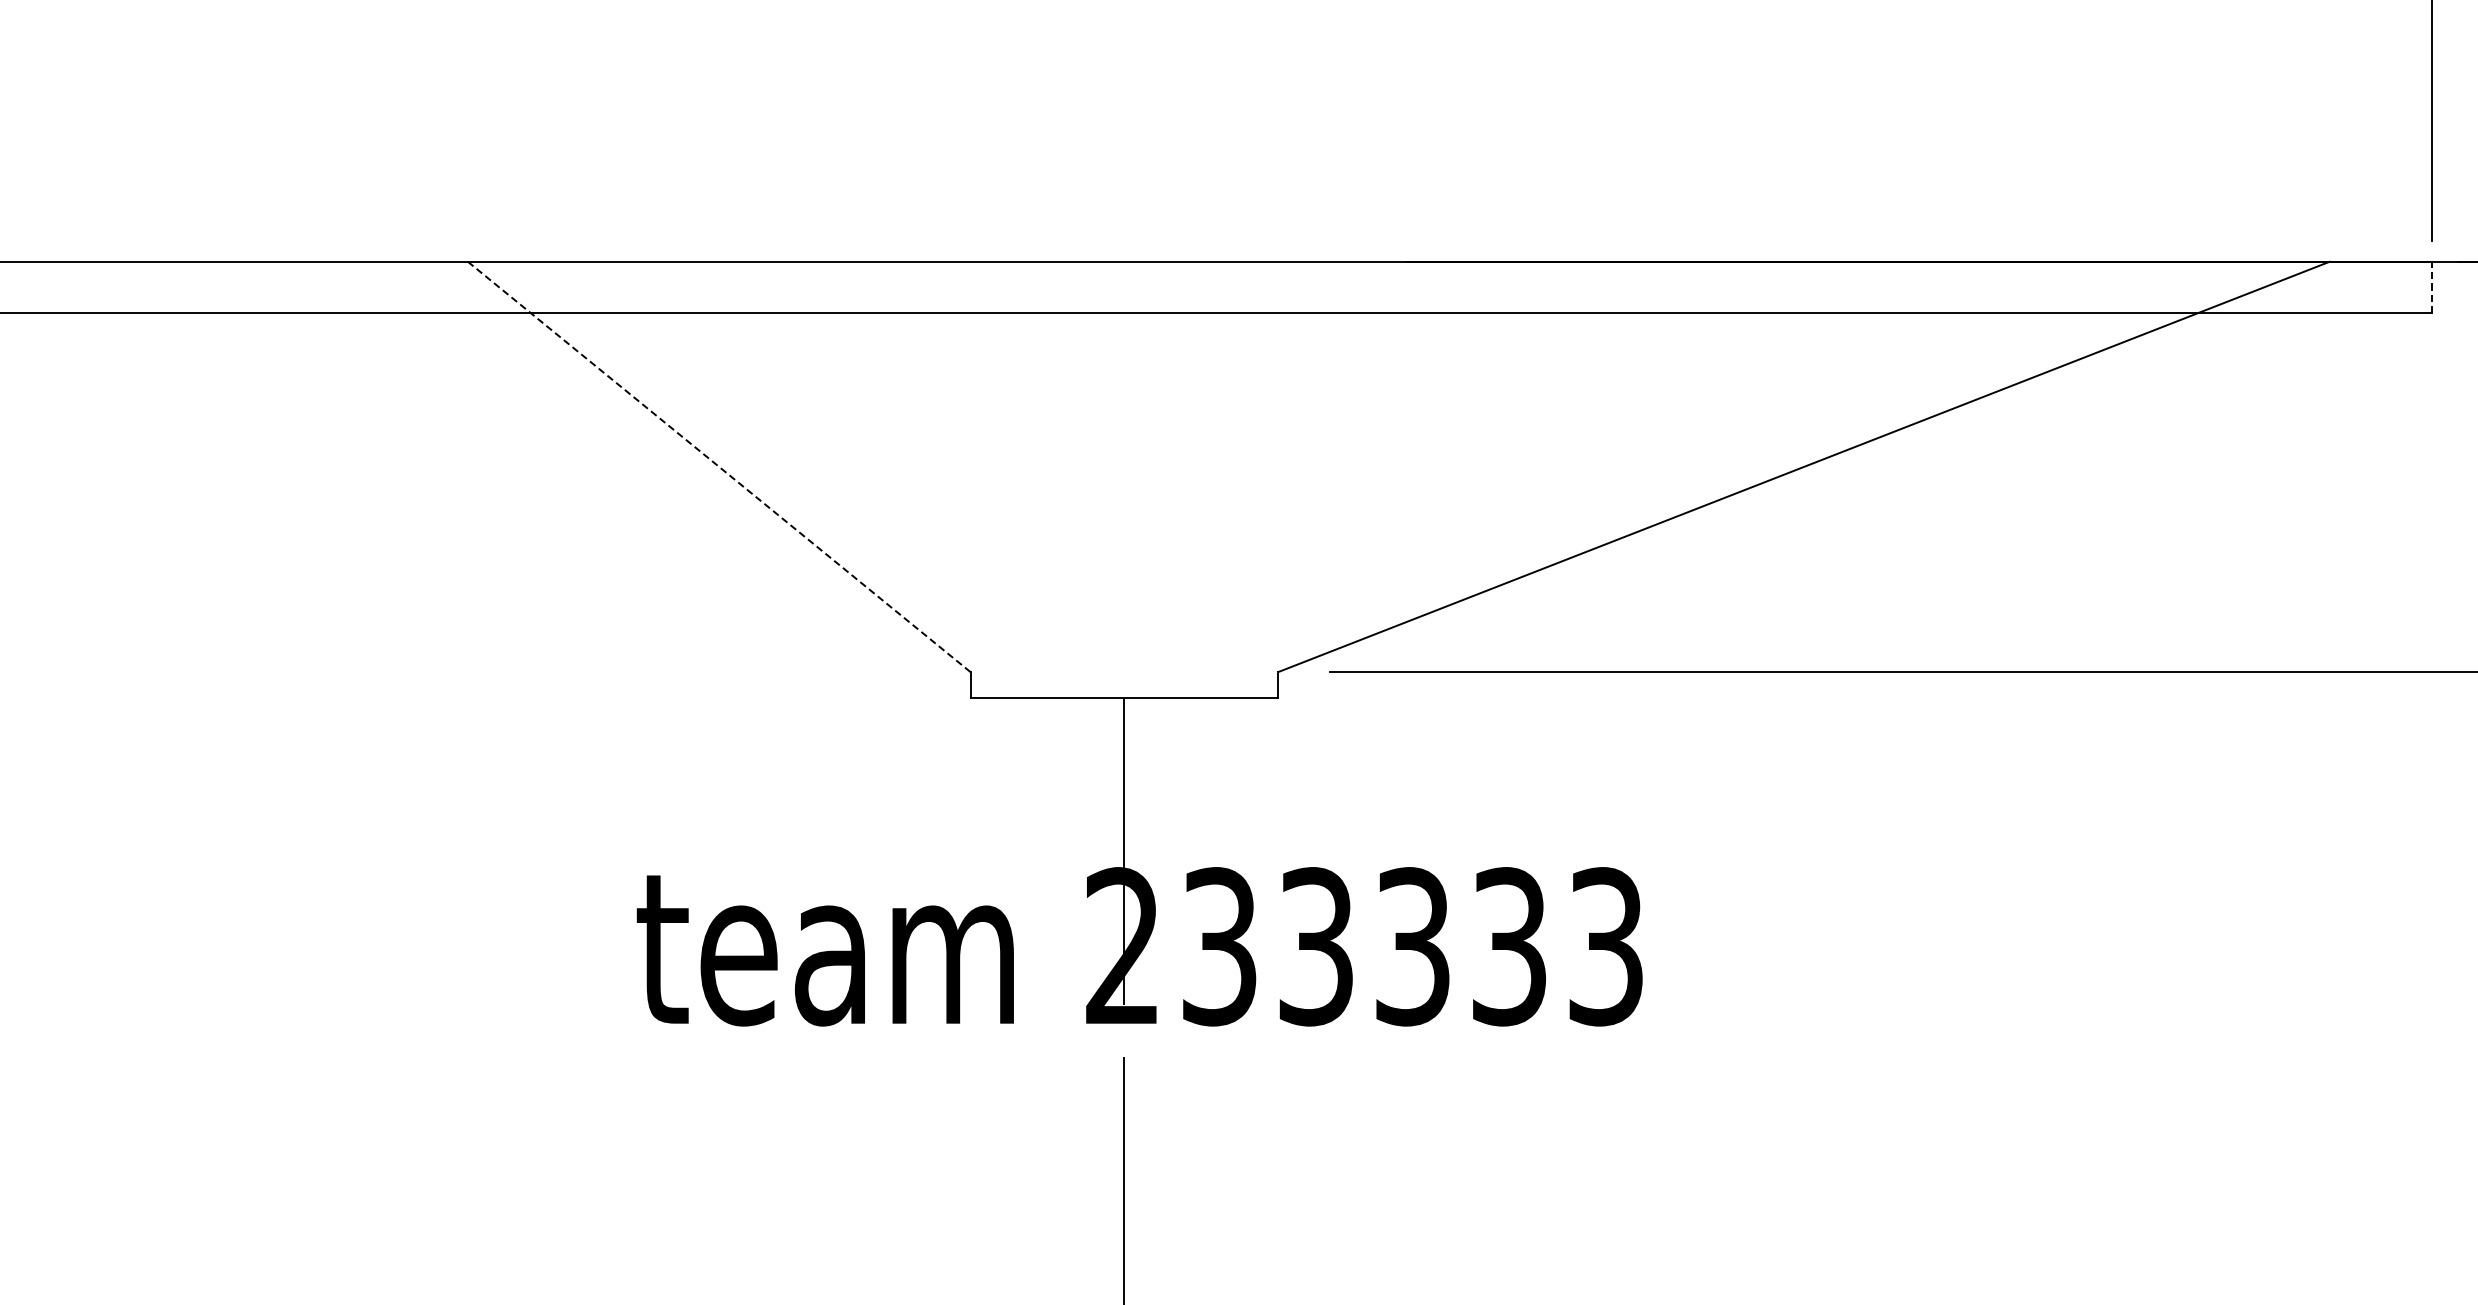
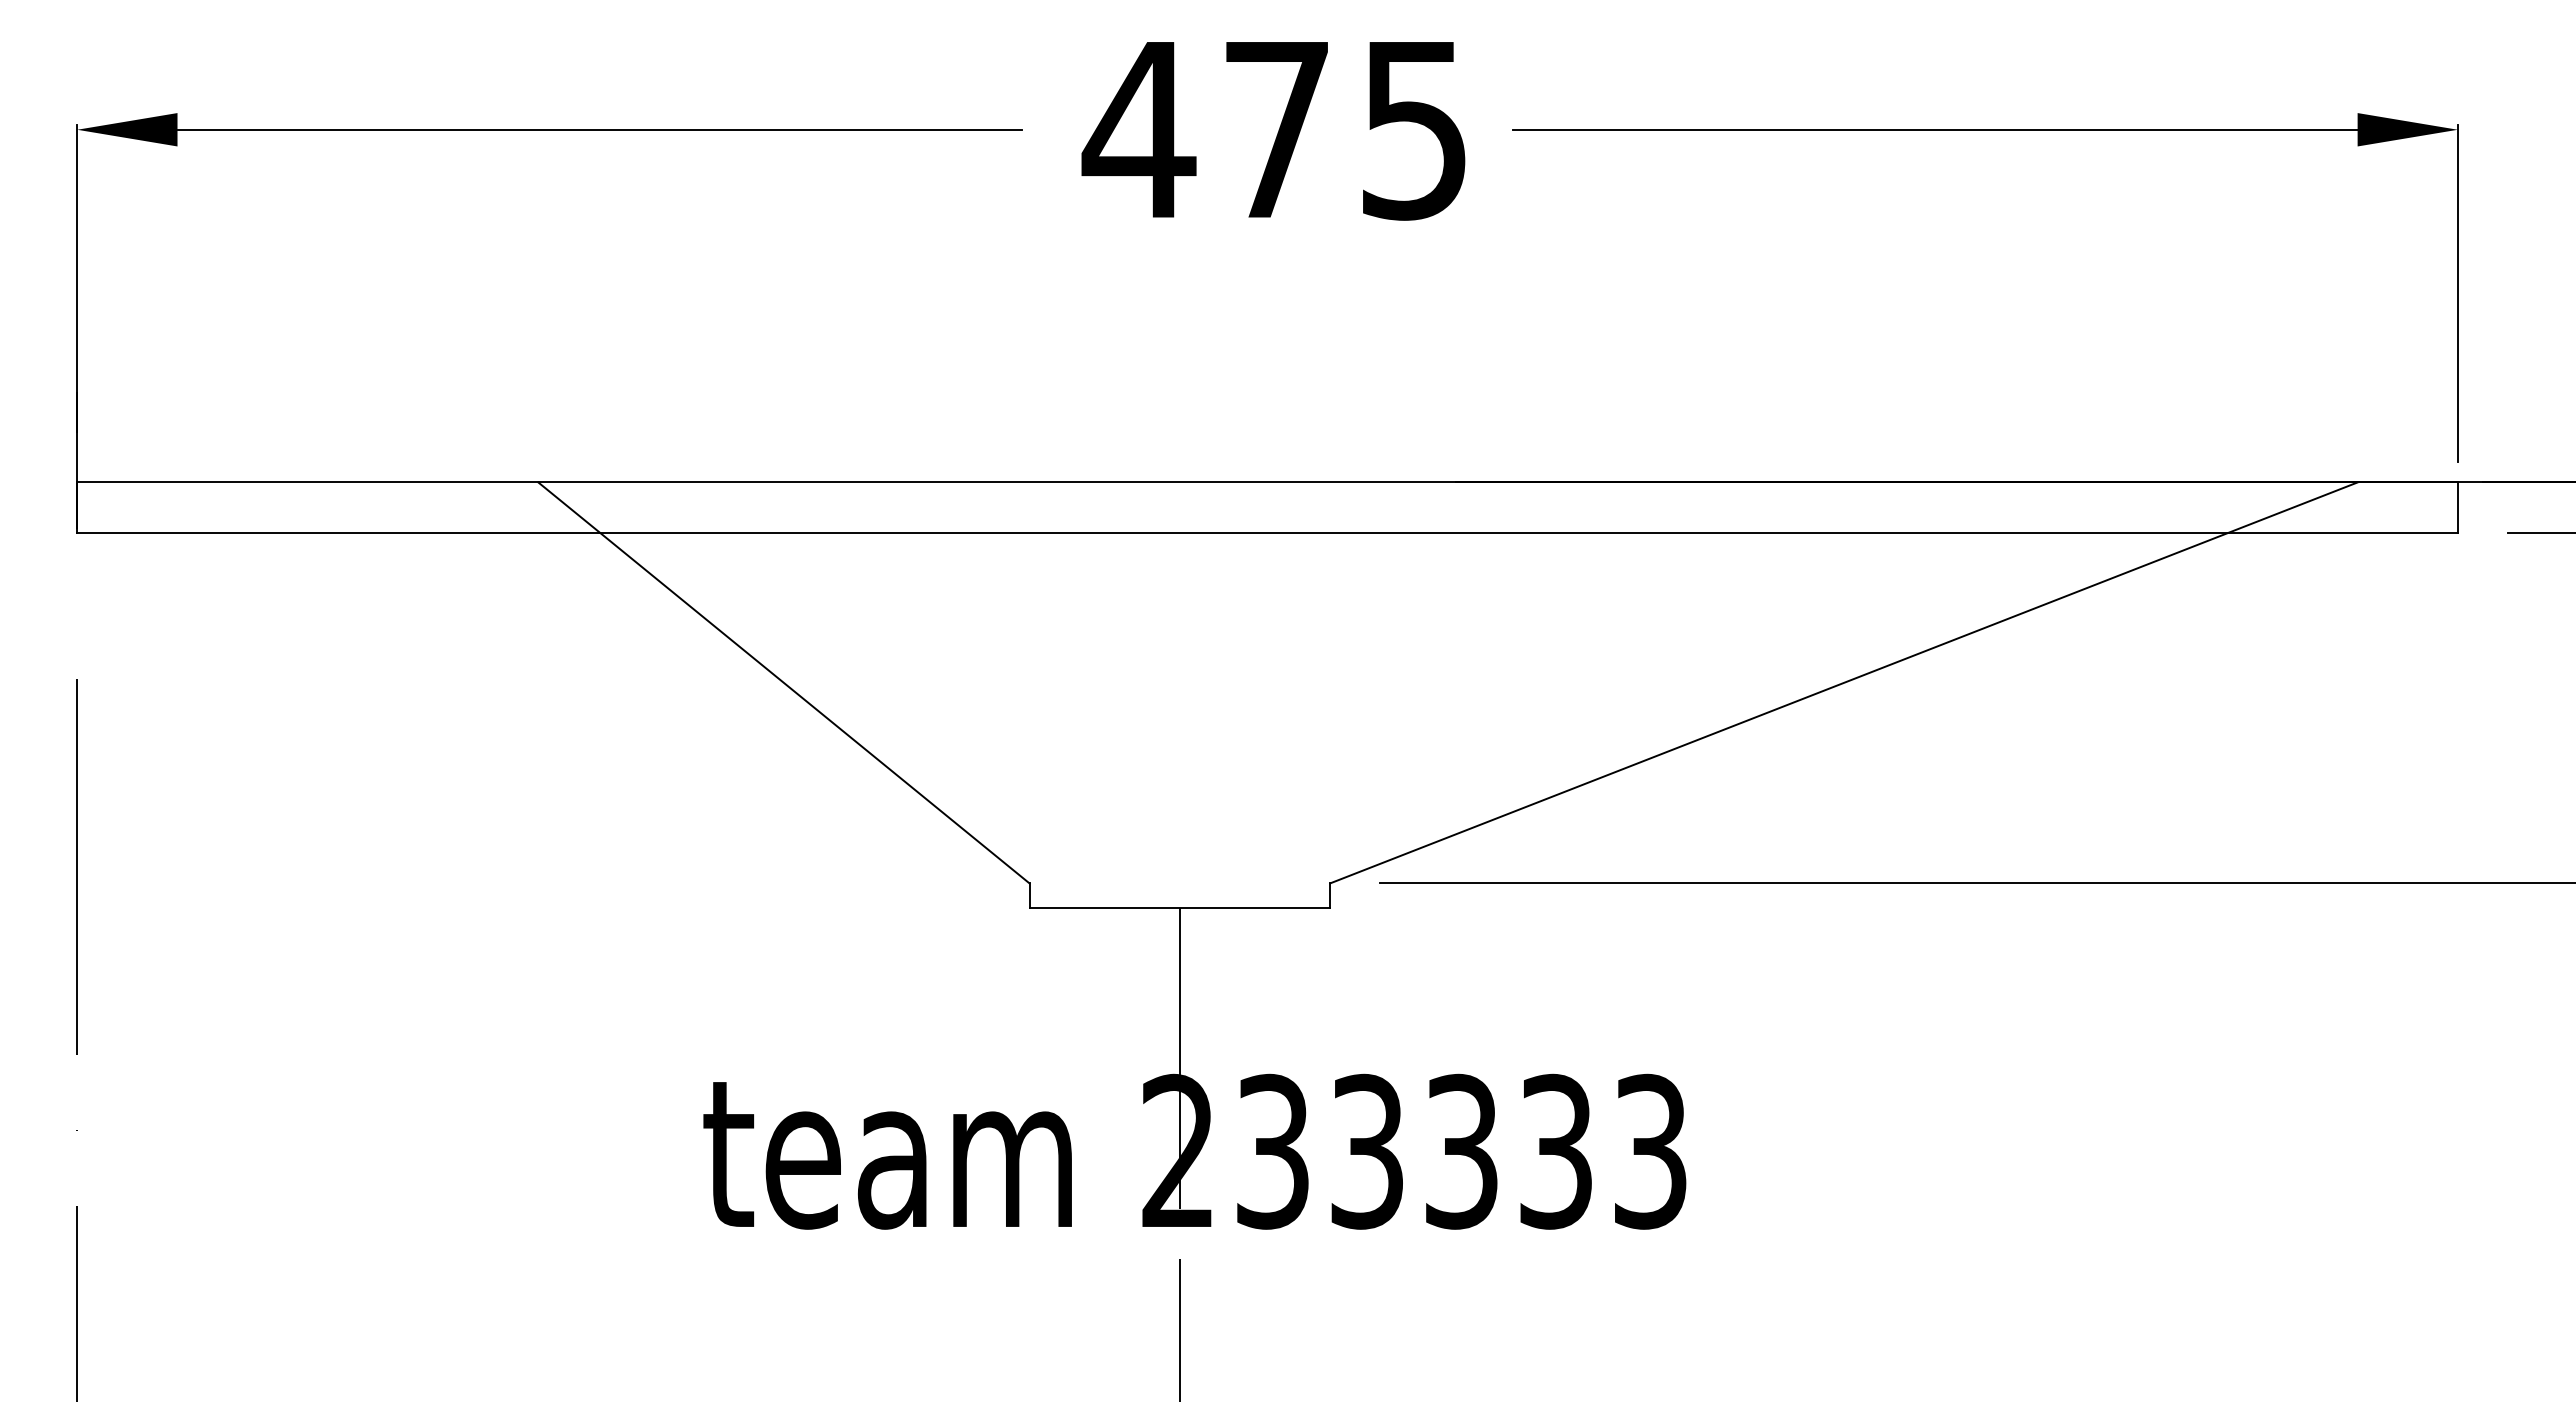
line: (2431, 287) -> (2457, 507), dashed -> solid
line: (718, 466) -> (783, 682), dashed -> solid

